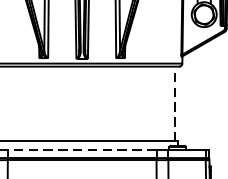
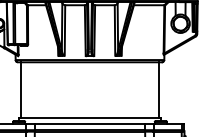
line: (174, 104) -> (158, 90), dashed -> solid
line: (81, 149) -> (89, 123), dashed -> solid

